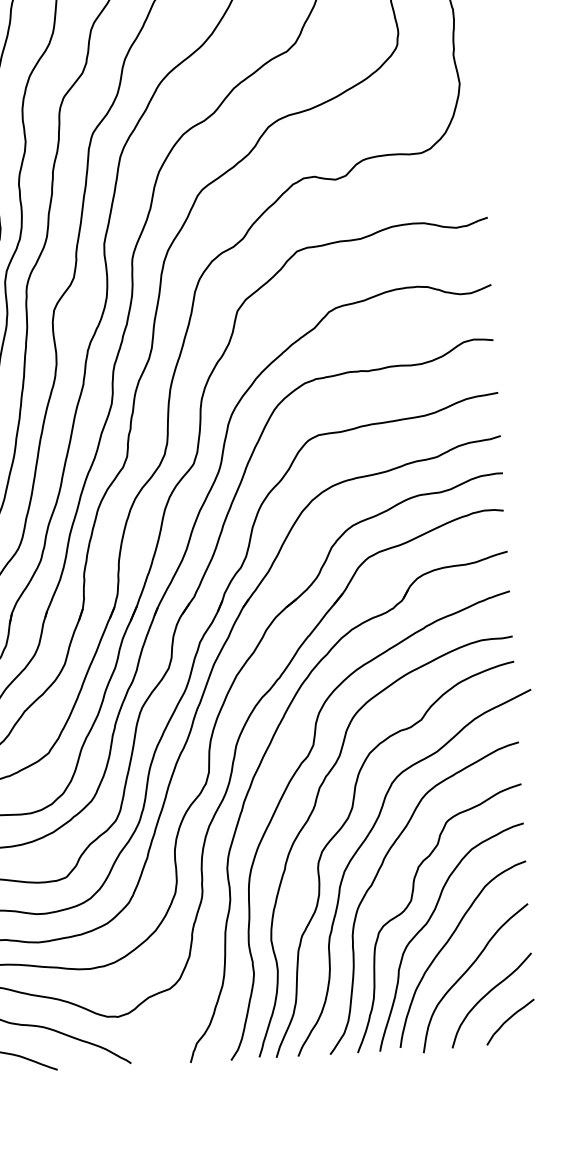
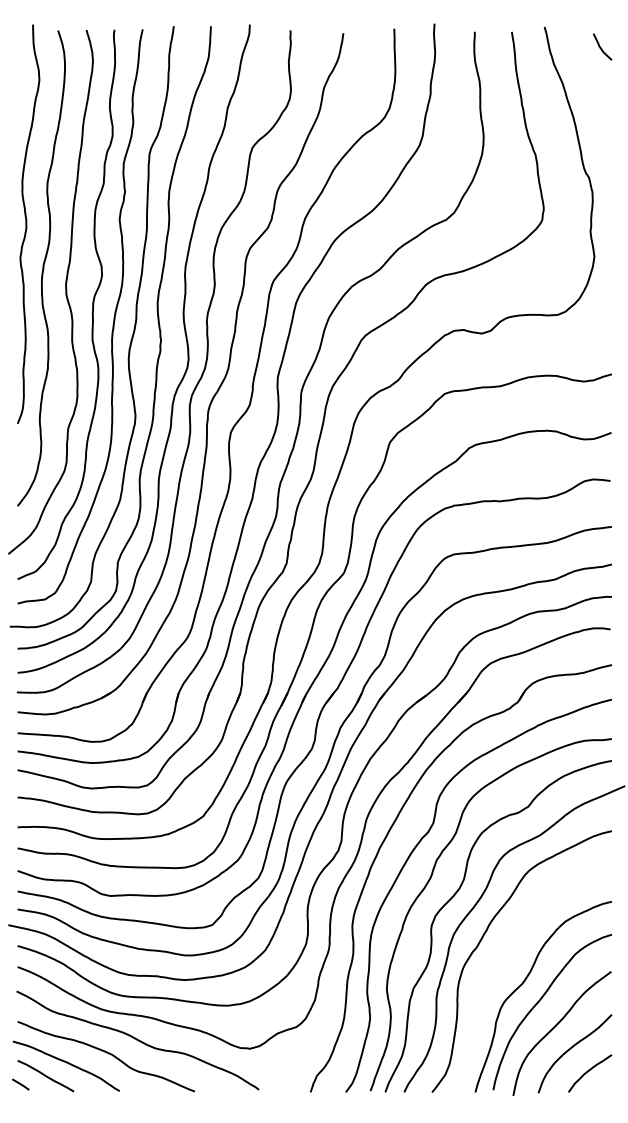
curve: (411, 902) -> (510, 964), removed

